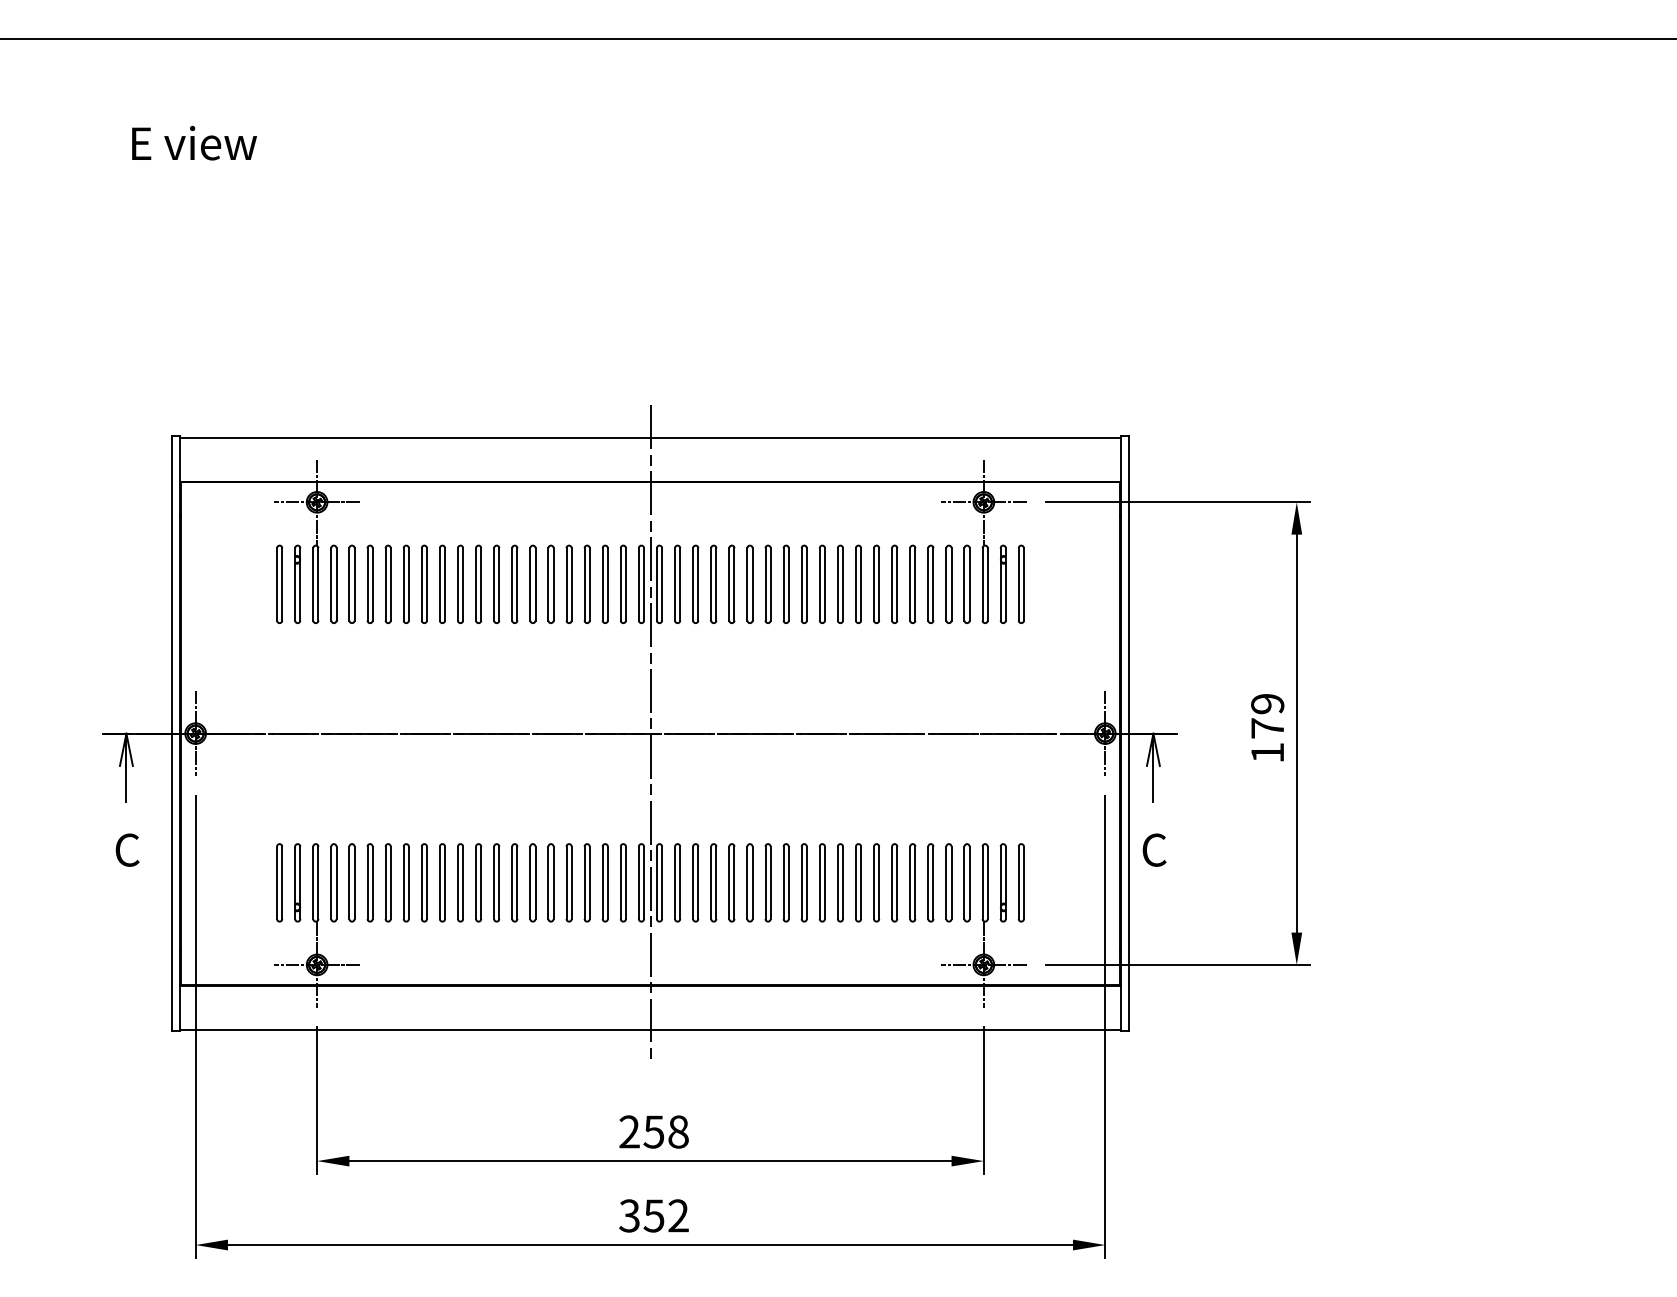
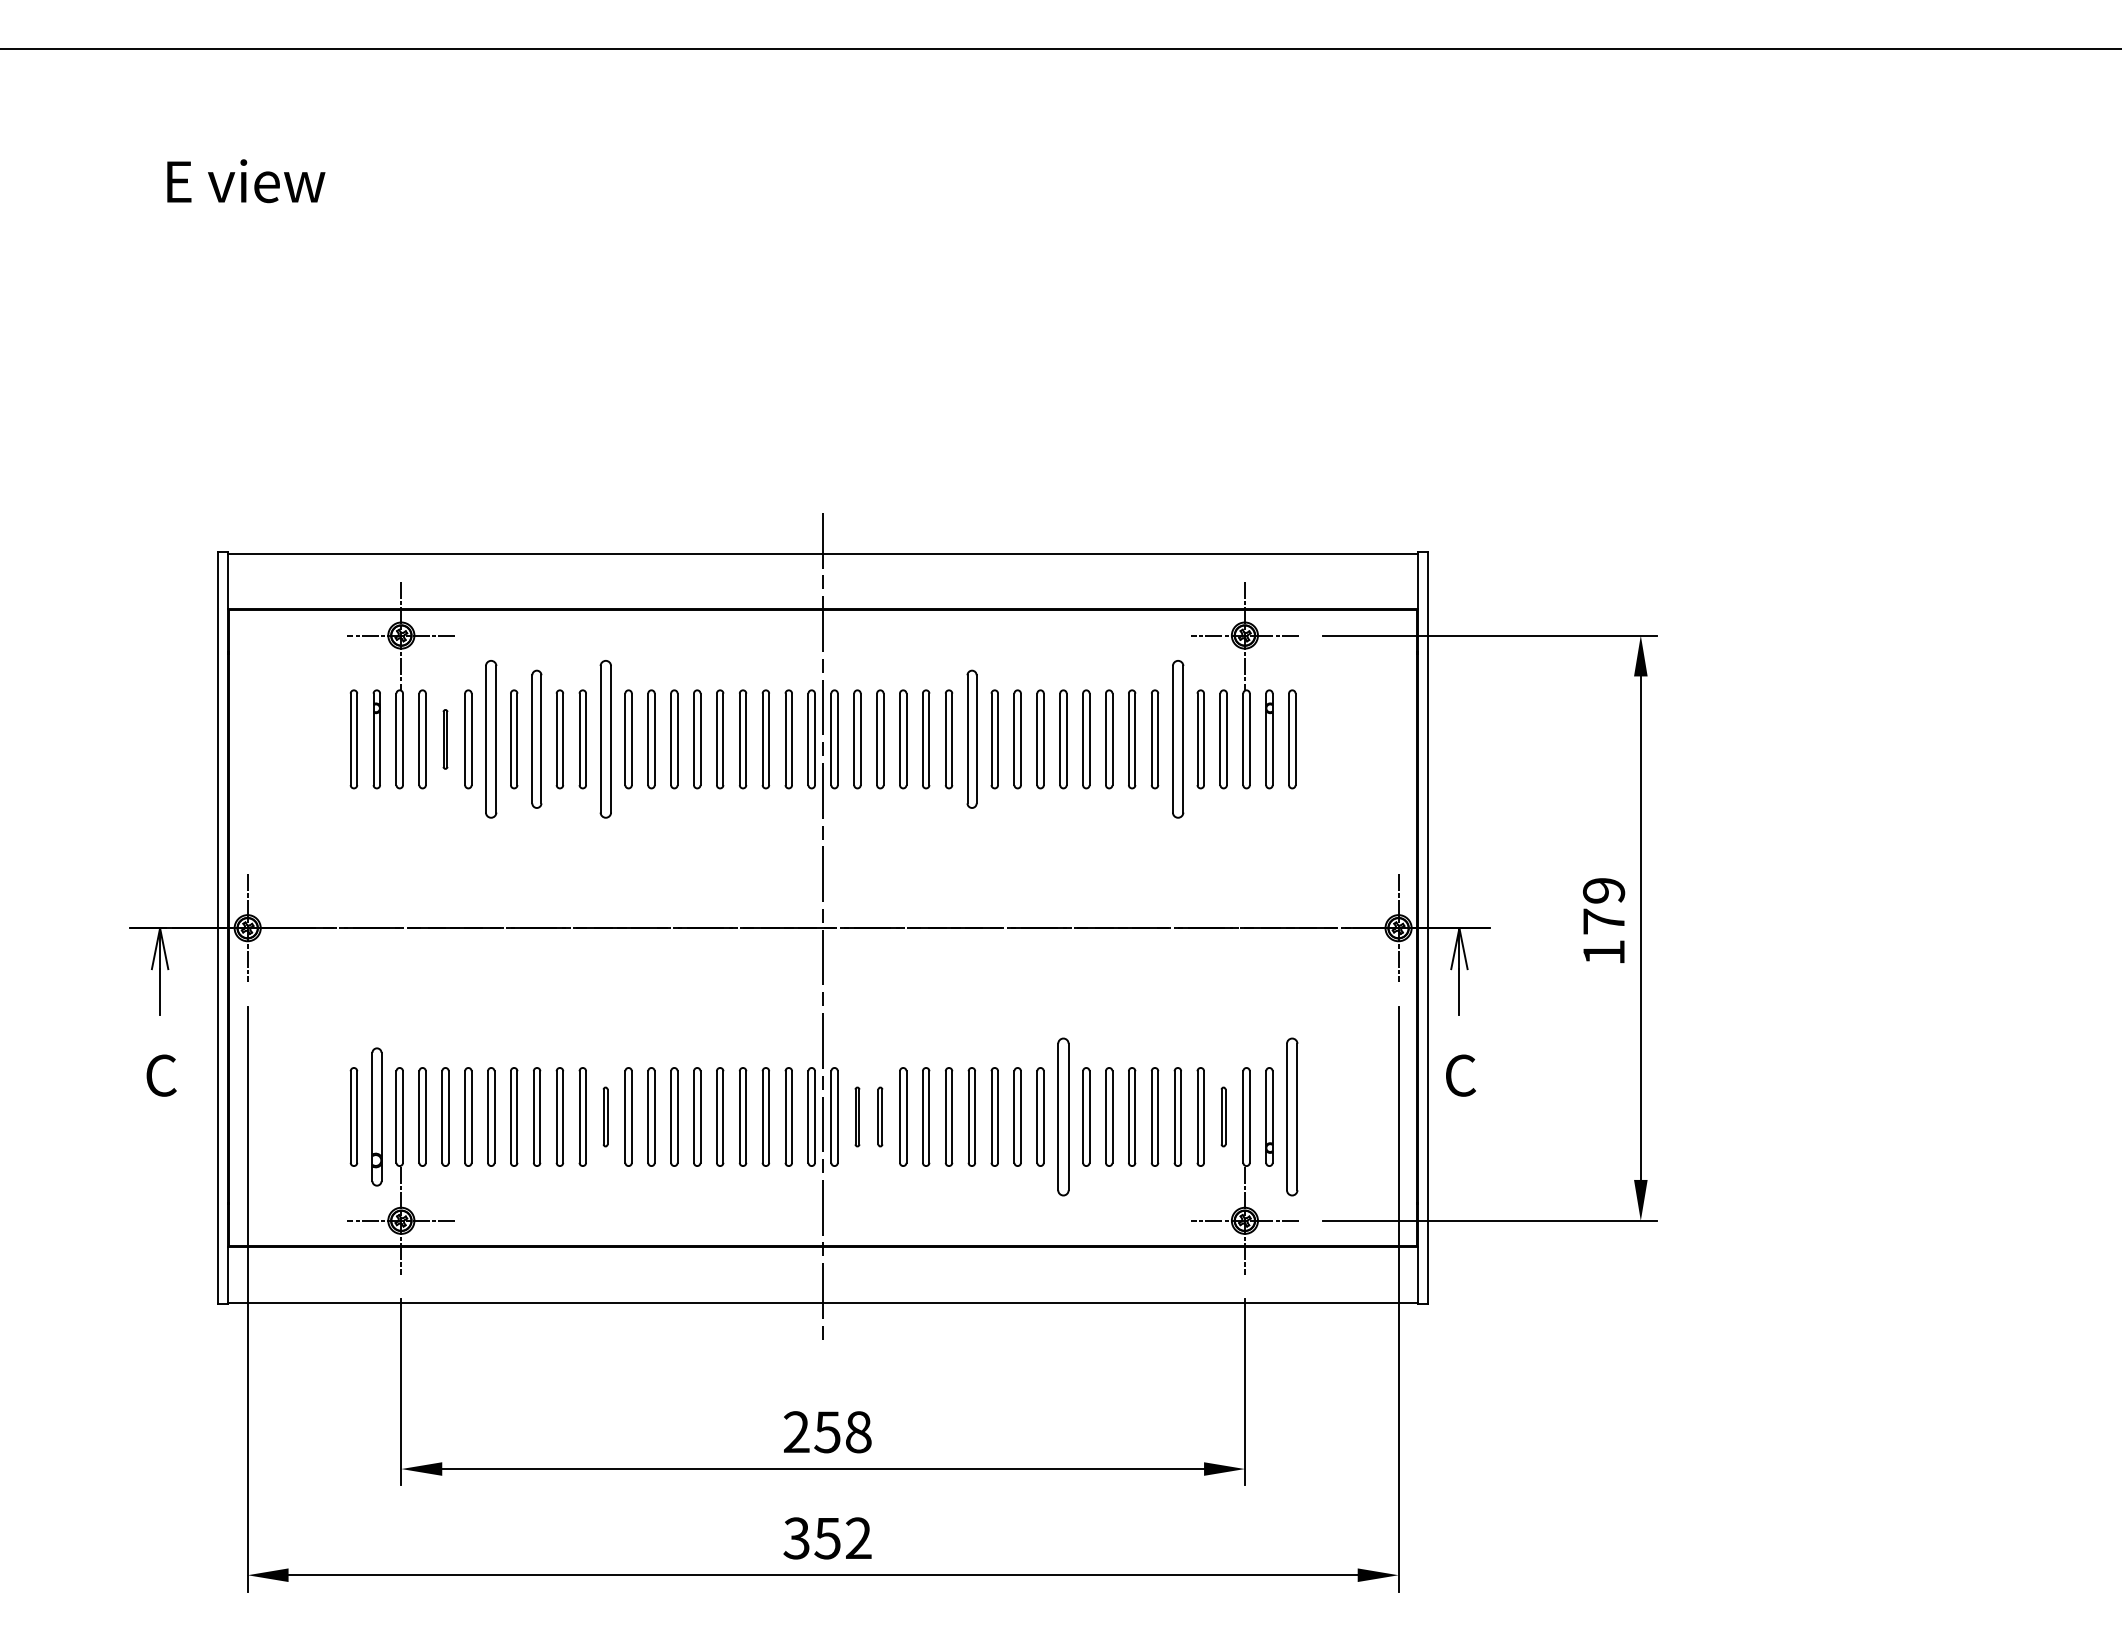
part: (352, 584) -> (445, 739), size x0.6
part: (388, 584) -> (491, 739), size x1.6
part: (424, 584) -> (537, 739), size x1.4
part: (478, 584) -> (605, 739), size x1.6
part: (767, 584) -> (971, 739), size x1.4
part: (930, 584) -> (1177, 739), size x1.6
part: (297, 882) -> (376, 1116), size x1.4
part: (478, 882) -> (605, 1116), size x0.6
part: (677, 882) -> (857, 1116), size x0.6
part: (695, 882) -> (880, 1116), size x0.6
part: (840, 882) -> (1063, 1116), size x1.6
part: (966, 882) -> (1223, 1116), size x0.6
part: (1021, 882) -> (1292, 1116), size x1.6

